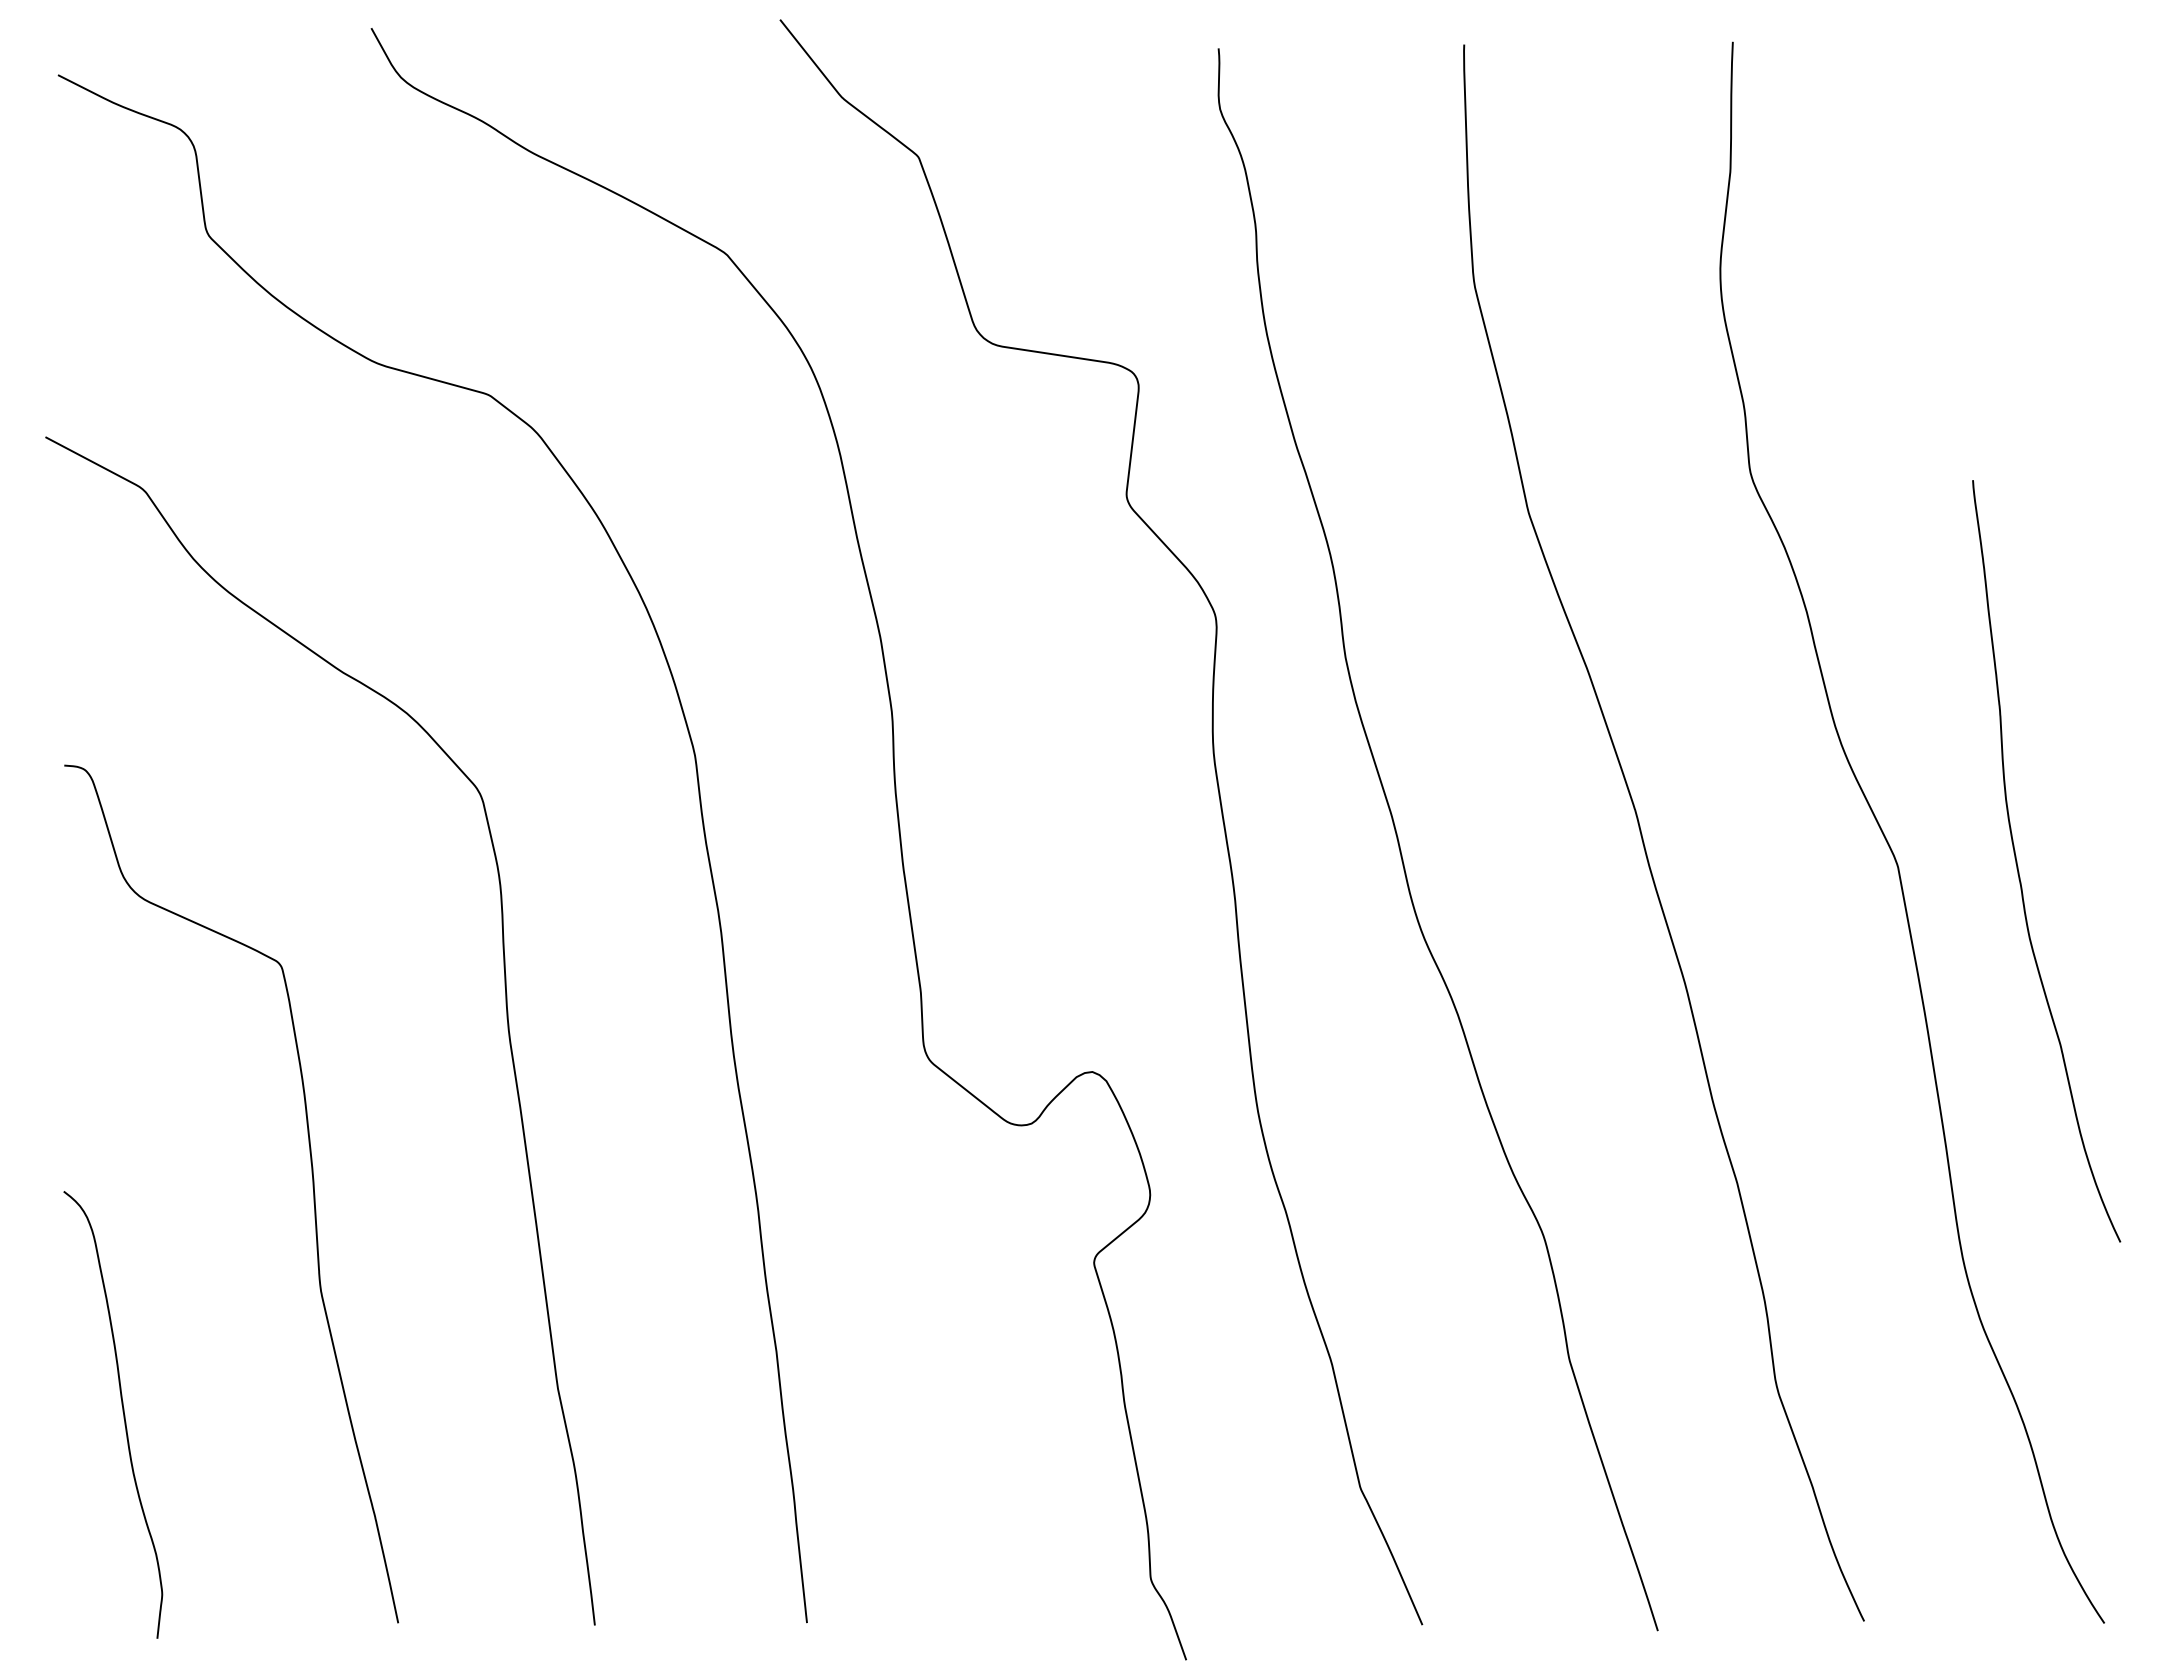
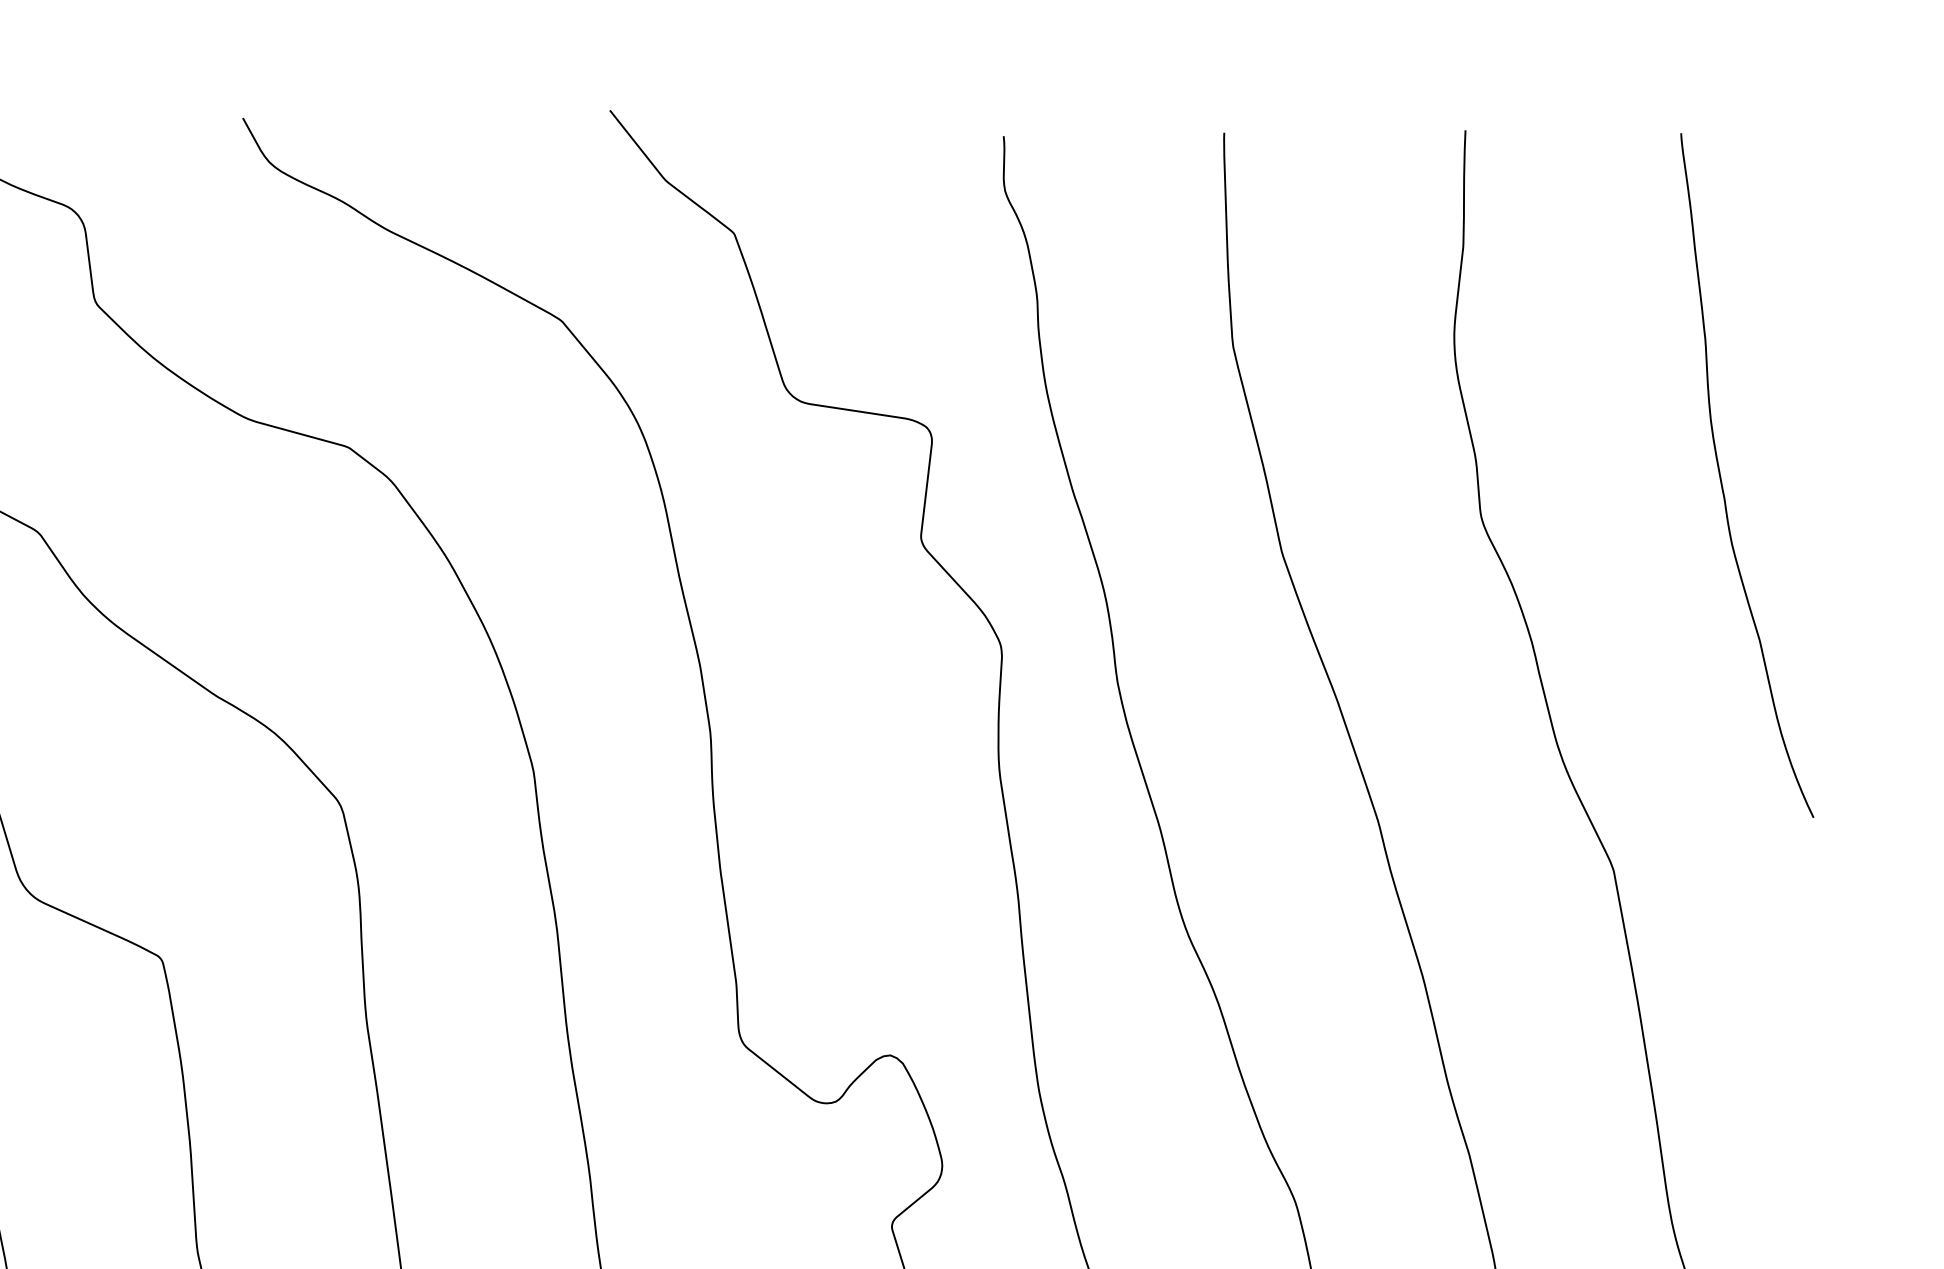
curve: (2018, 866) -> (1722, 480), moved

